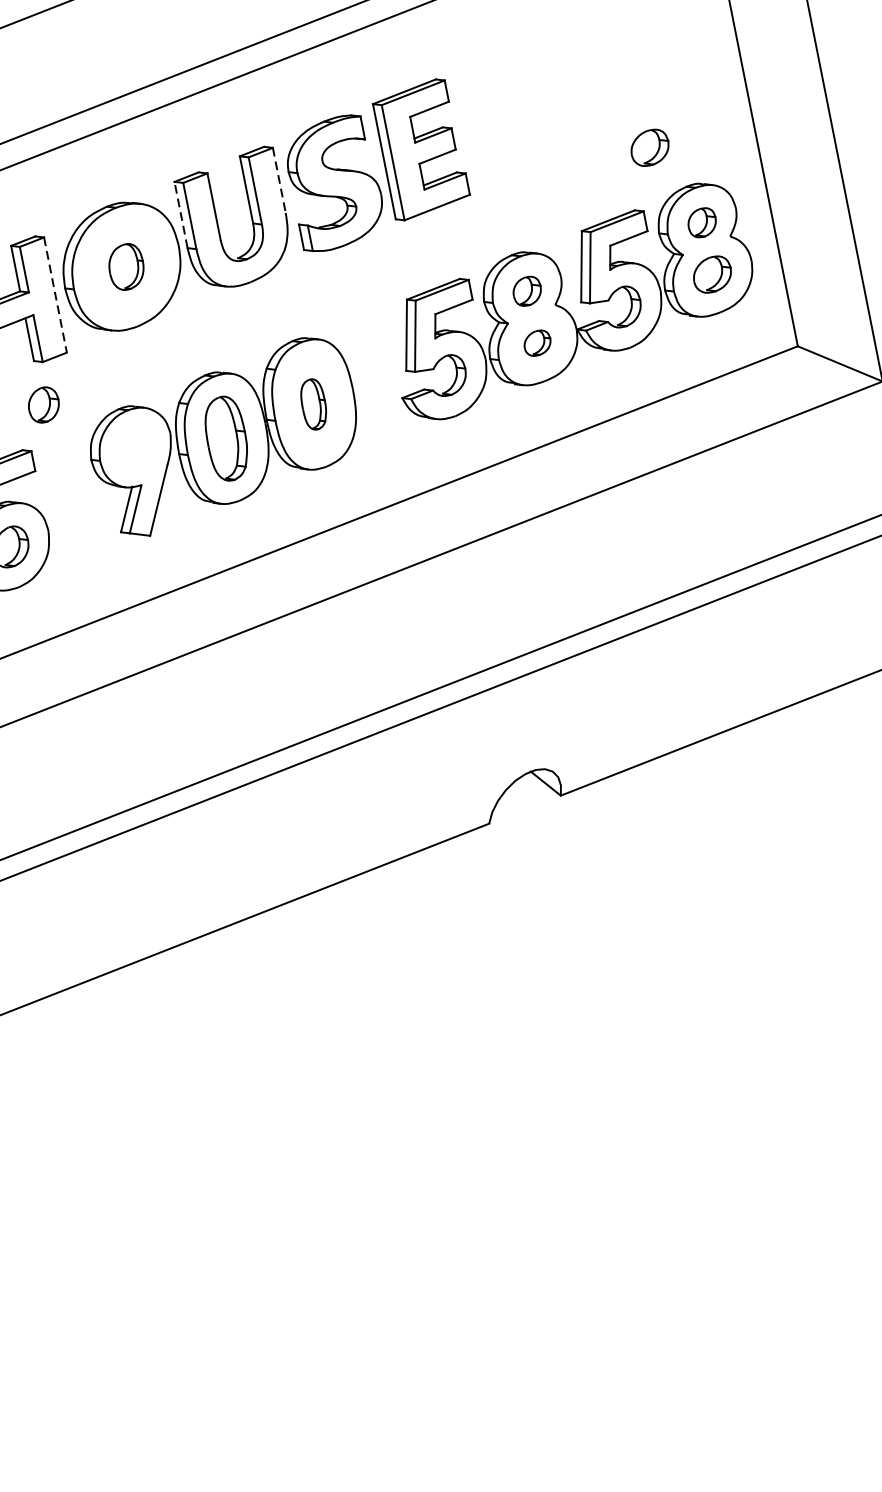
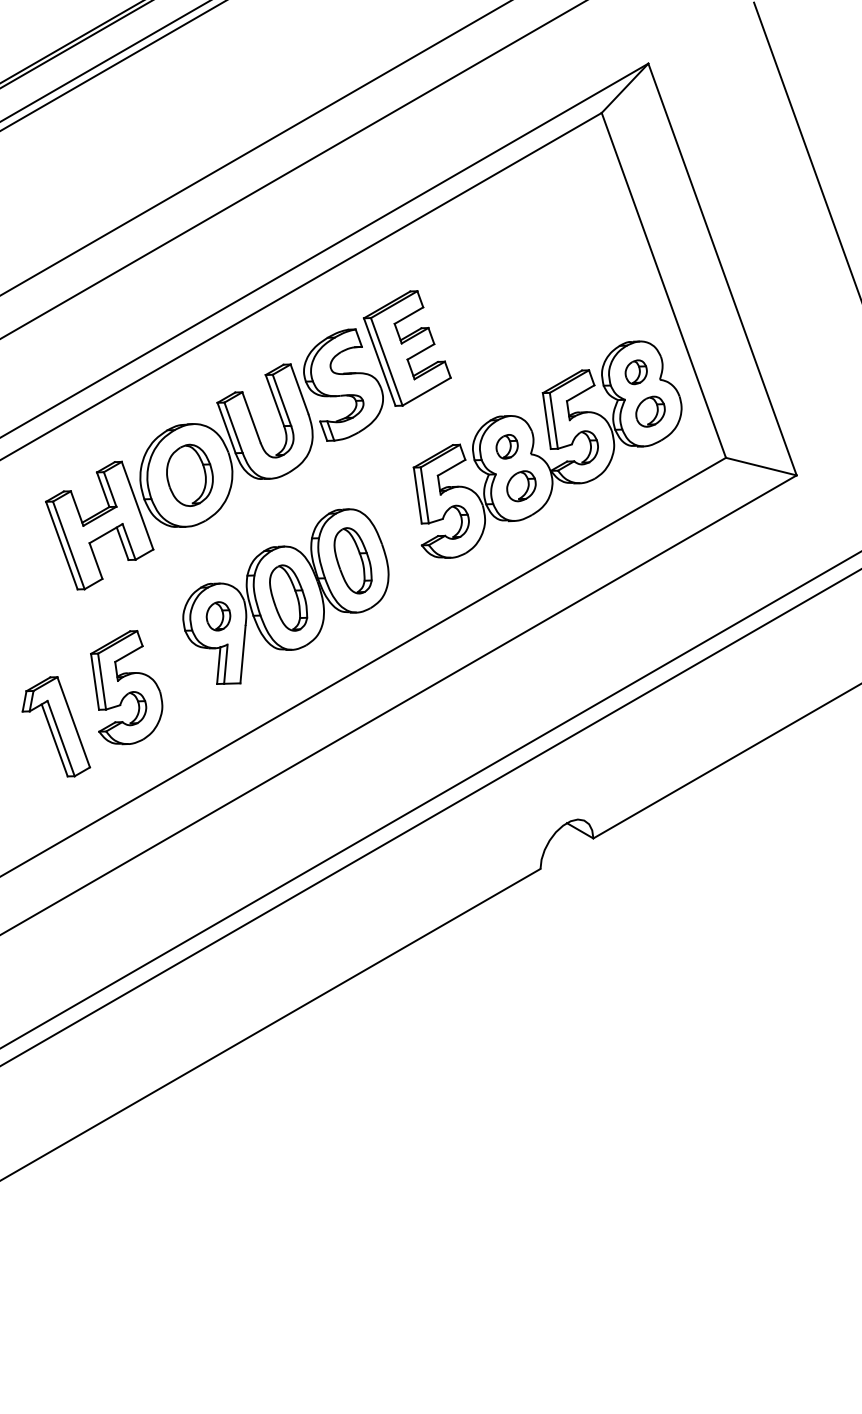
part: (650, 147) -> (586, 319), removed
line: (279, 180) -> (299, 389), dashed -> solid
line: (180, 215) -> (226, 428), dashed -> solid
part: (126, 265) -> (189, 474), size x1.67
line: (55, 294) -> (137, 505), dashed -> solid
part: (537, 343) -> (521, 486), size x1.43
part: (313, 403) -> (352, 560), size x1.67
part: (43, 405) -> (218, 616), moved

